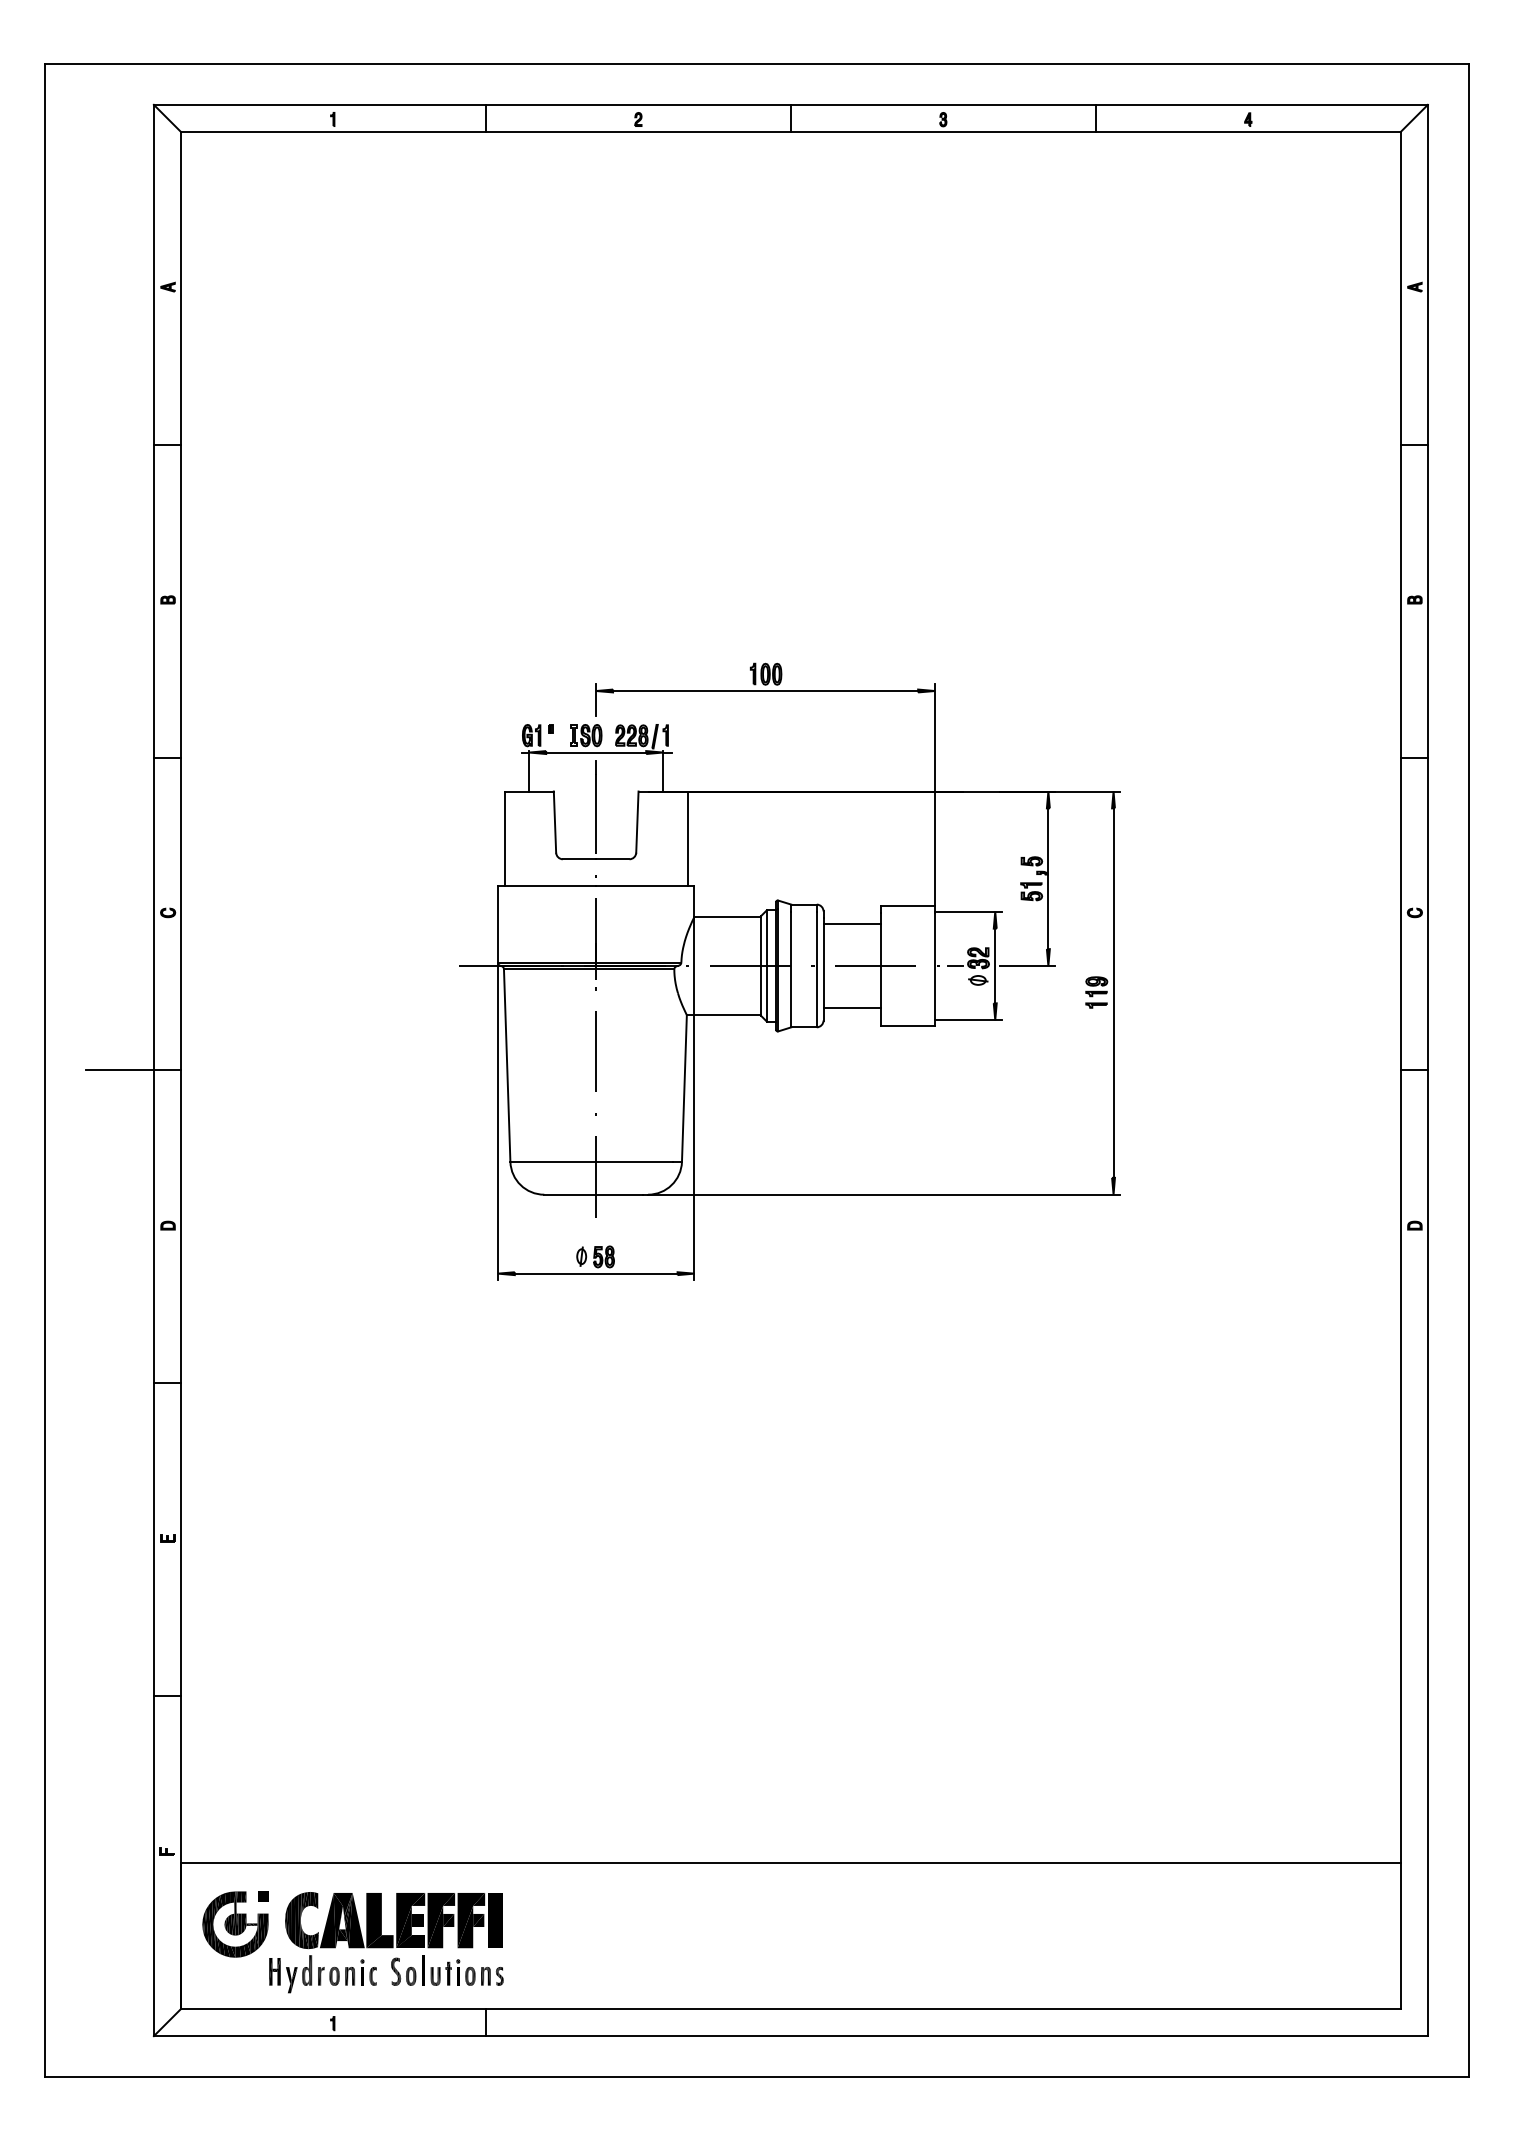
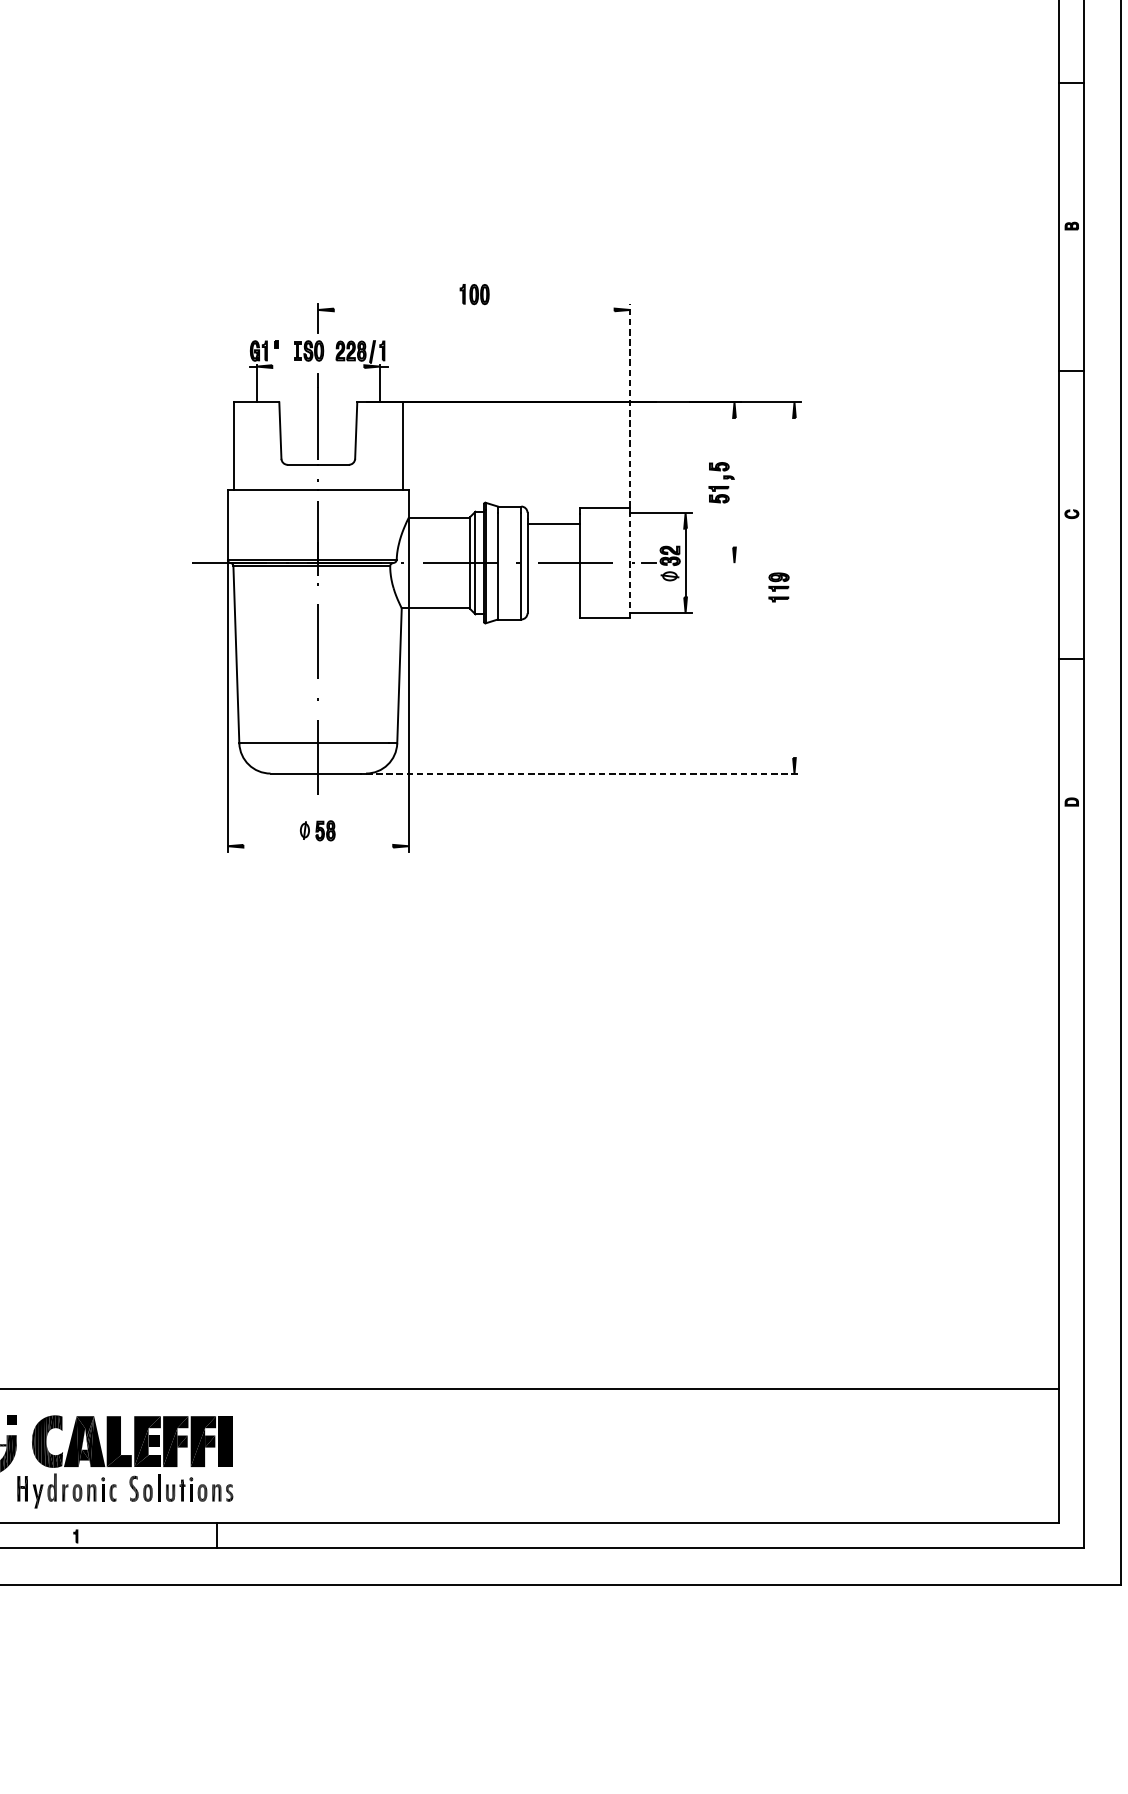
line: (765, 691) -> (474, 310), removed
line: (596, 752) -> (318, 366), removed
line: (935, 795) -> (630, 406), solid -> dashed
line: (1048, 878) -> (734, 482), removed
line: (1027, 966) -> (715, 563), removed
line: (935, 969) -> (630, 566), solid -> dashed
line: (1113, 992) -> (794, 587), removed
line: (851, 1008) -> (553, 602), removed
line: (884, 1194) -> (583, 773), solid -> dashed
line: (595, 1273) -> (317, 846), removed

